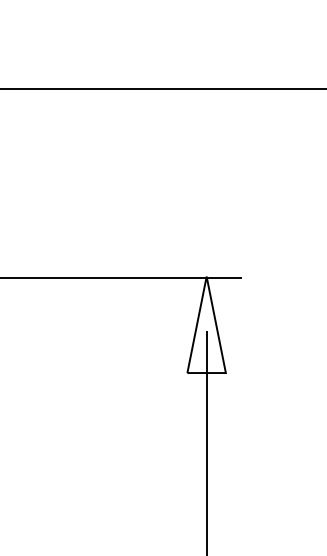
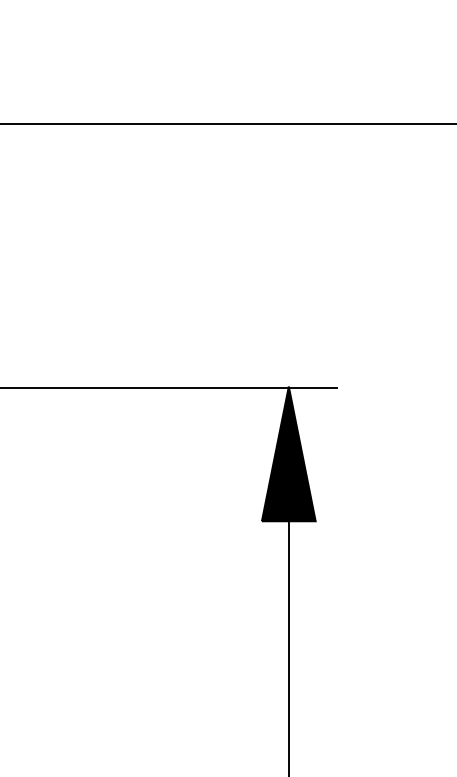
fill: (206, 324) -> (288, 453), added

